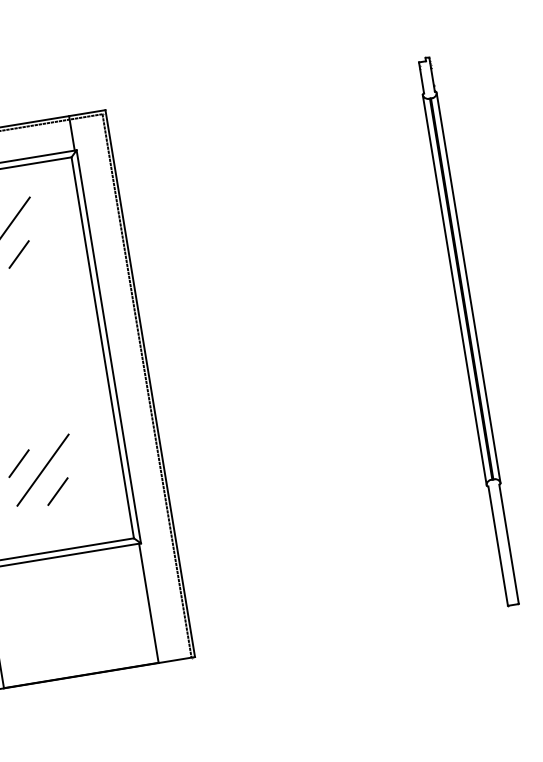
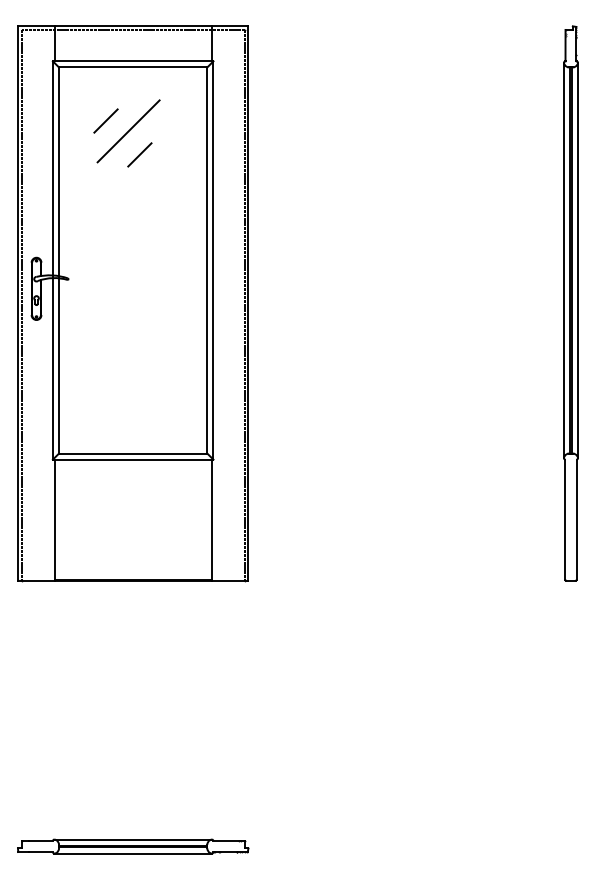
line: (18, 462) -> (105, 360), removed
line: (42, 470) -> (128, 371), removed
line: (57, 491) -> (139, 394), removed

